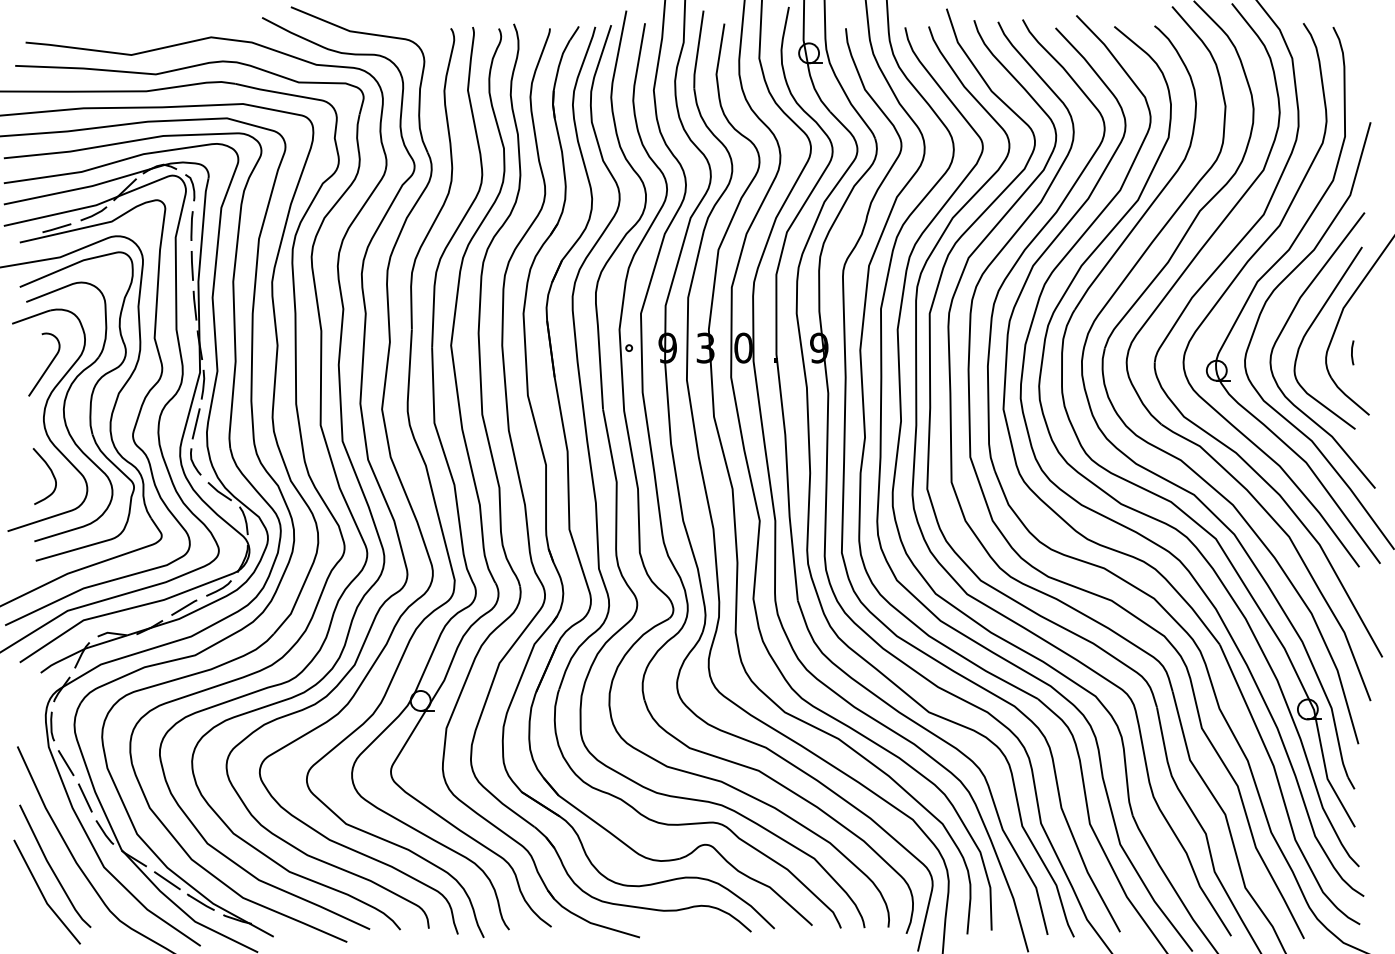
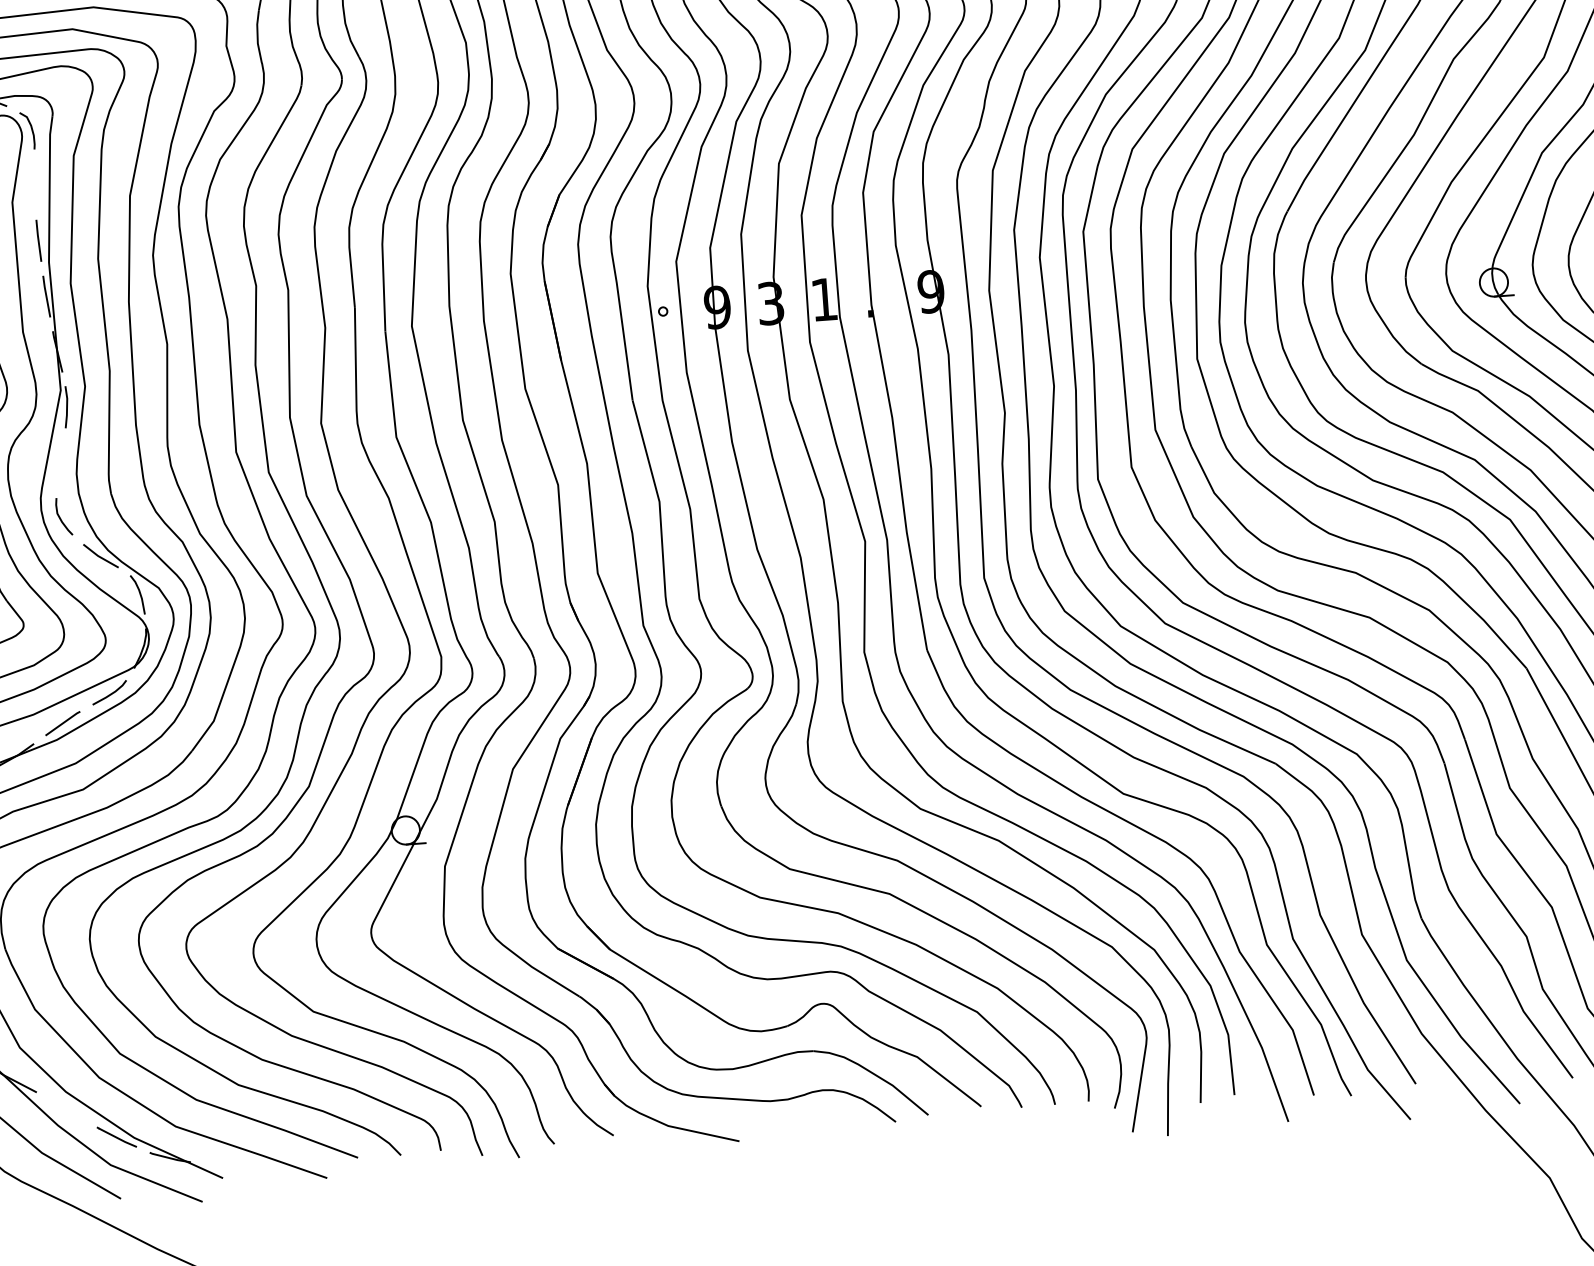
line: (191, 225) -> (33, 183), removed
text: (743, 347) -> (824, 298), 0 -> 1
line: (195, 423) -> (59, 462), removed
line: (167, 880) -> (67, 1109), removed

